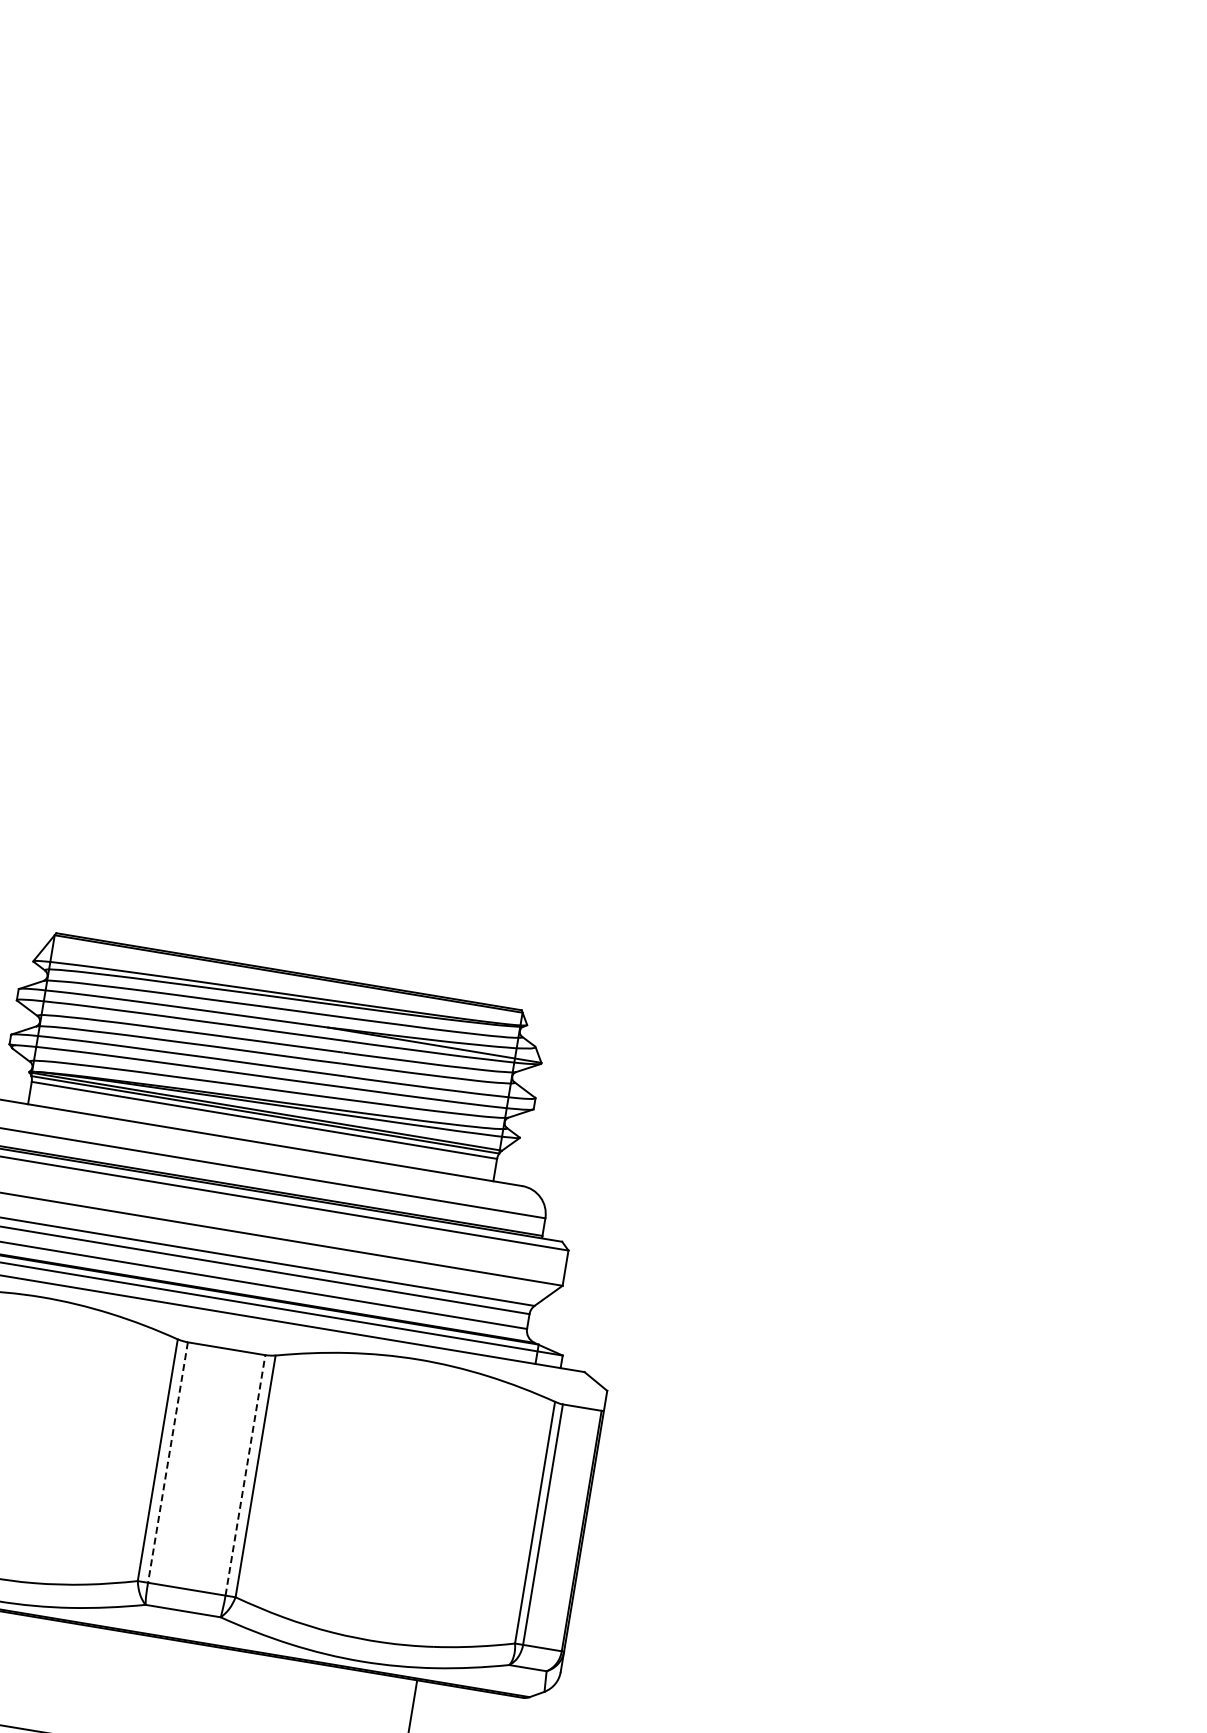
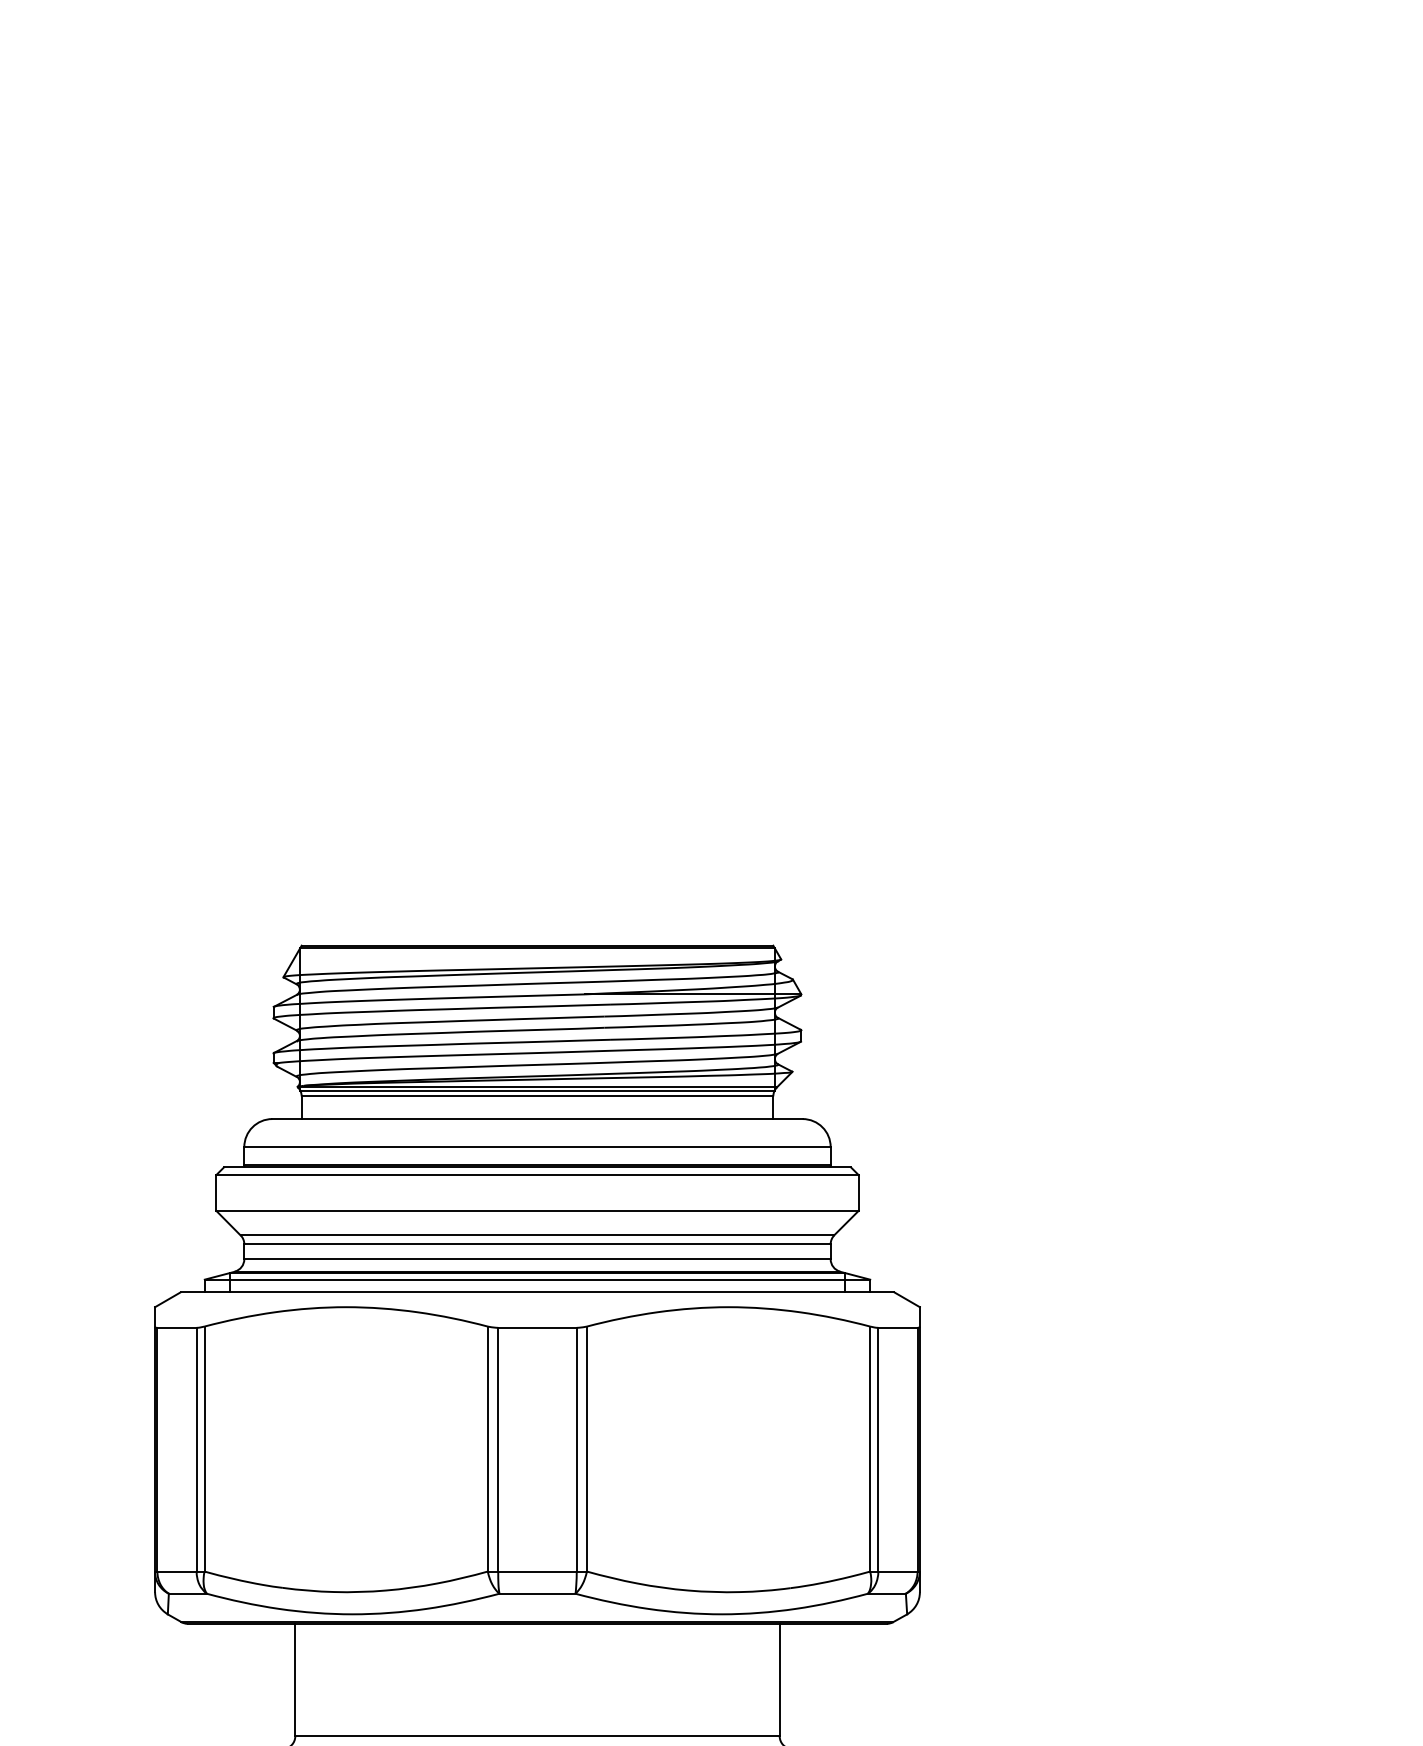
line: (168, 1462) -> (498, 1449), dashed -> solid
line: (245, 1475) -> (576, 1449), dashed -> solid

